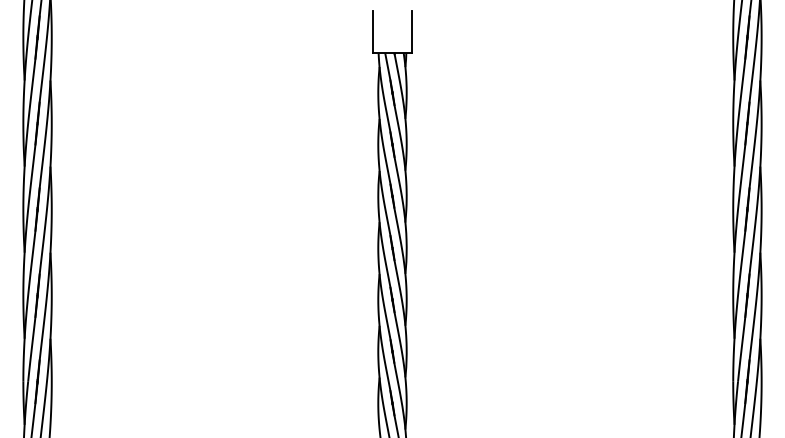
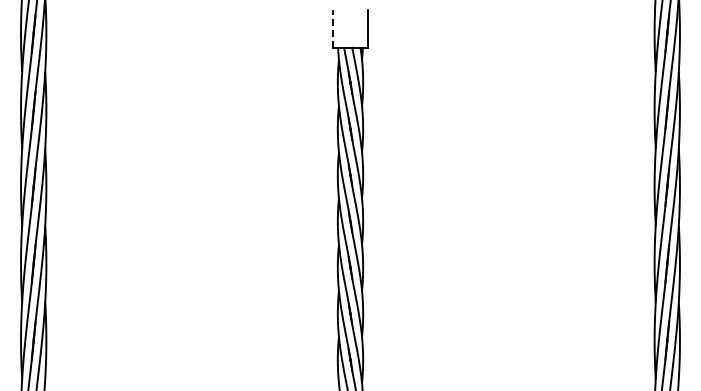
line: (373, 31) -> (333, 28), solid -> dashed

